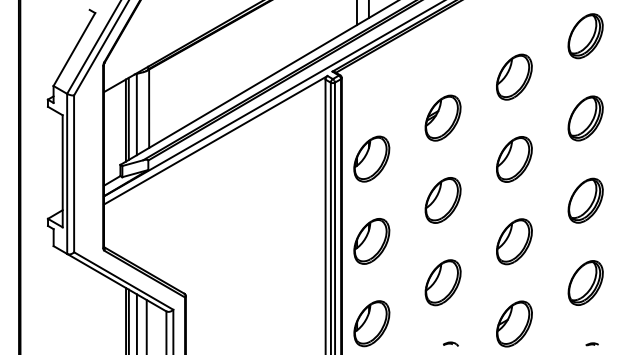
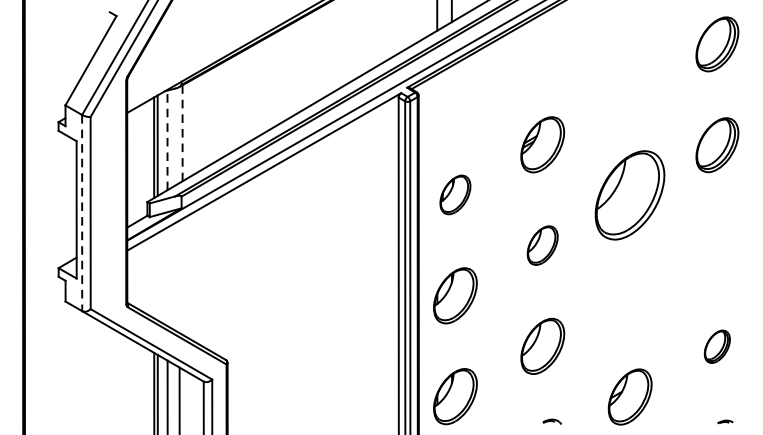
part: (514, 76) -> (630, 93), removed
line: (149, 108) -> (183, 132), solid -> dashed
line: (136, 114) -> (167, 140), solid -> dashed
part: (371, 158) -> (455, 194), size x0.7
part: (514, 159) -> (630, 195), size x1.6
line: (67, 174) -> (82, 213), solid -> dashed
part: (442, 200) -> (542, 245), size x0.7
part: (585, 200) -> (717, 245), removed
part: (514, 241) -> (630, 295), removed
part: (585, 282) -> (717, 346), size x0.6

